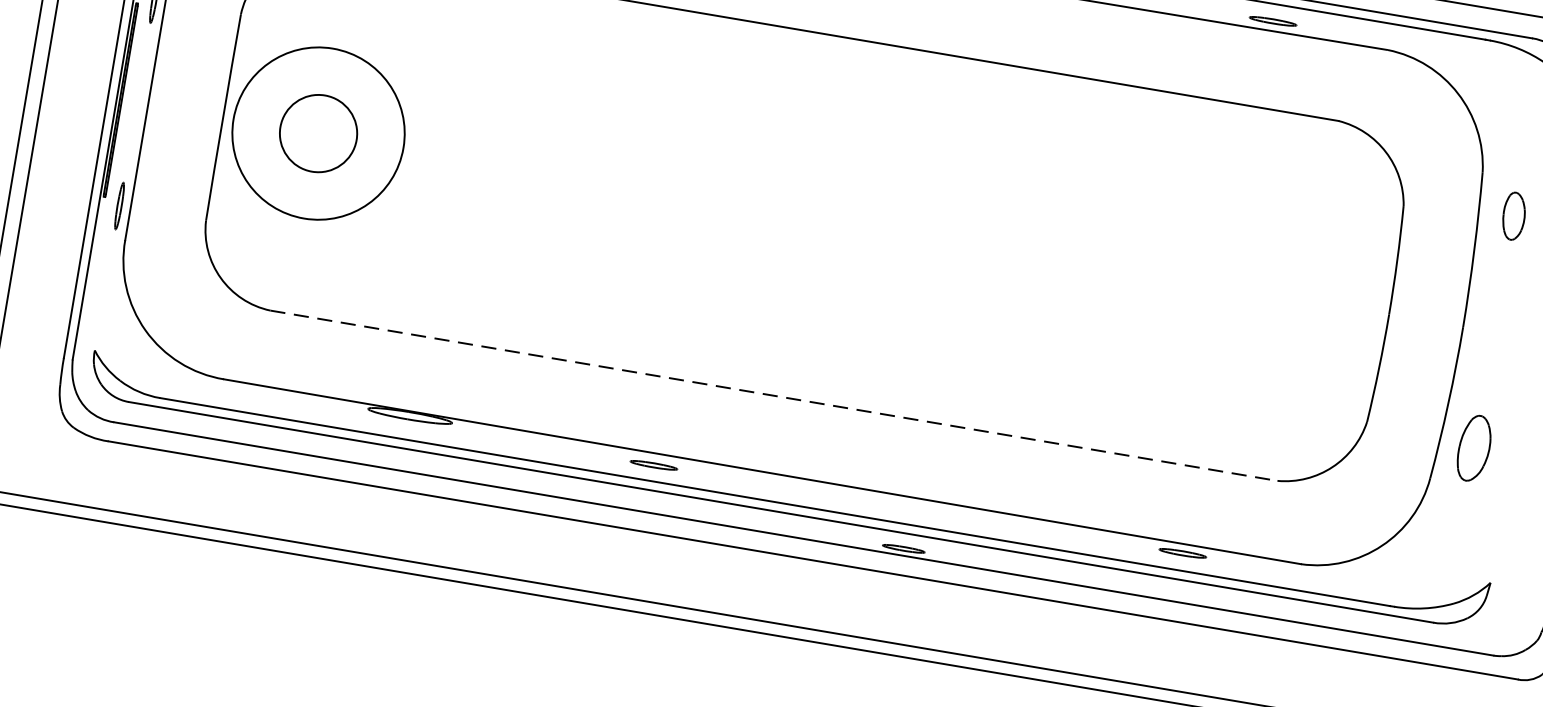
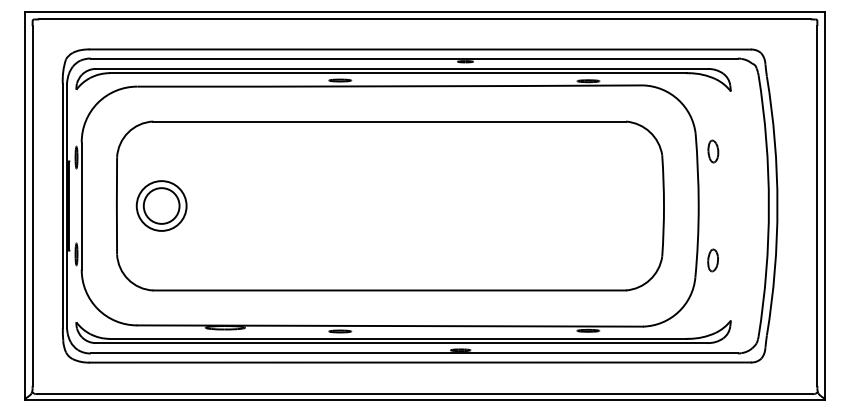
circle: (318, 132) -> (161, 205), size x0.62
line: (775, 396) -> (390, 290), dashed -> solid
part: (1472, 448) -> (712, 260), size x0.71

